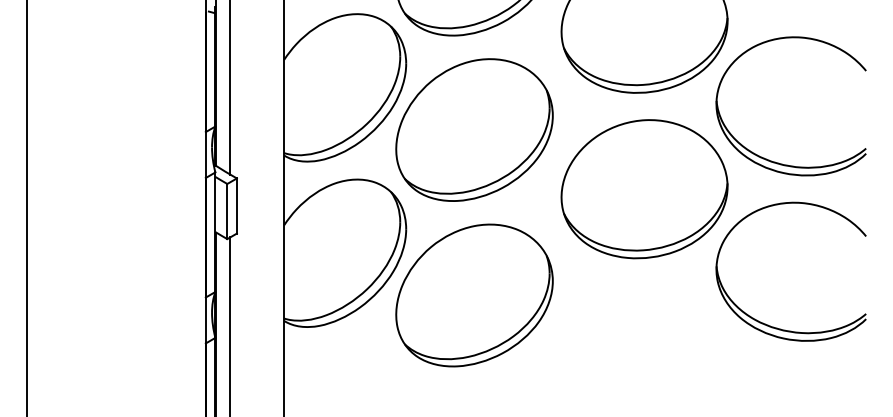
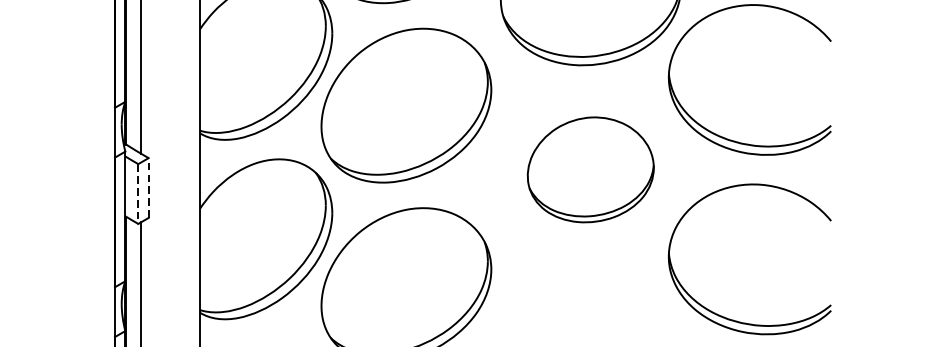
part: (644, 189) -> (590, 170), size x0.7
line: (236, 206) -> (148, 188), solid -> dashed
line: (227, 211) -> (138, 193), solid -> dashed

